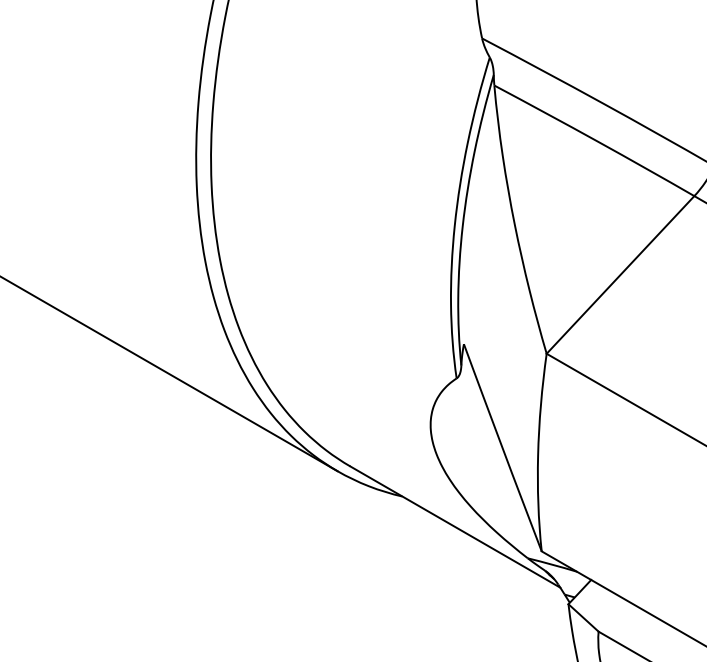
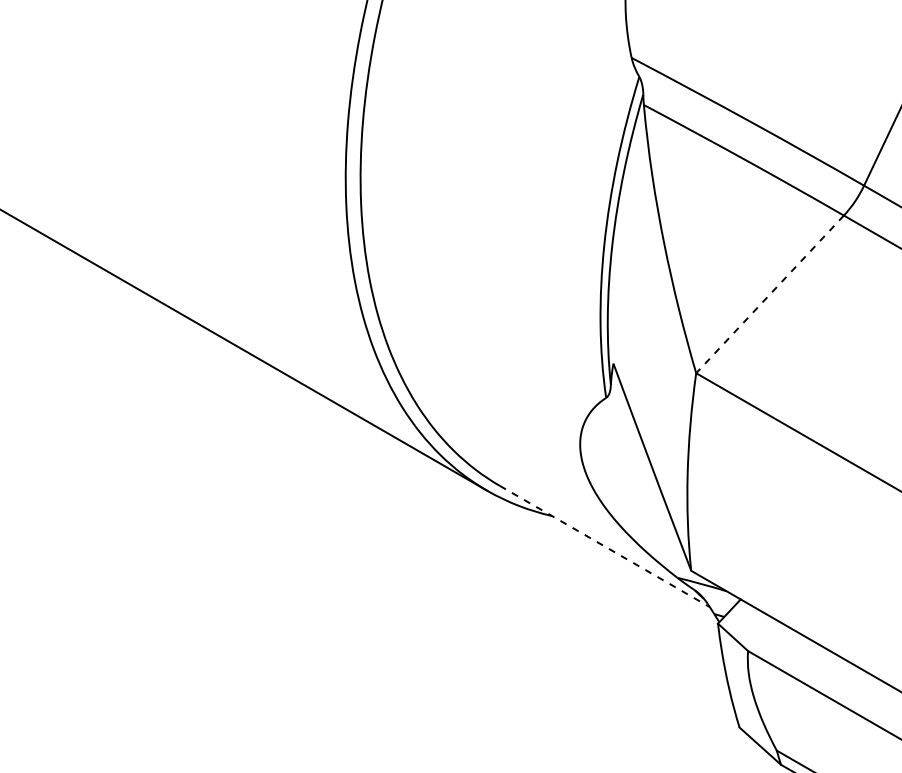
line: (619, 275) -> (769, 294), solid -> dashed
line: (455, 527) -> (605, 546), solid -> dashed

